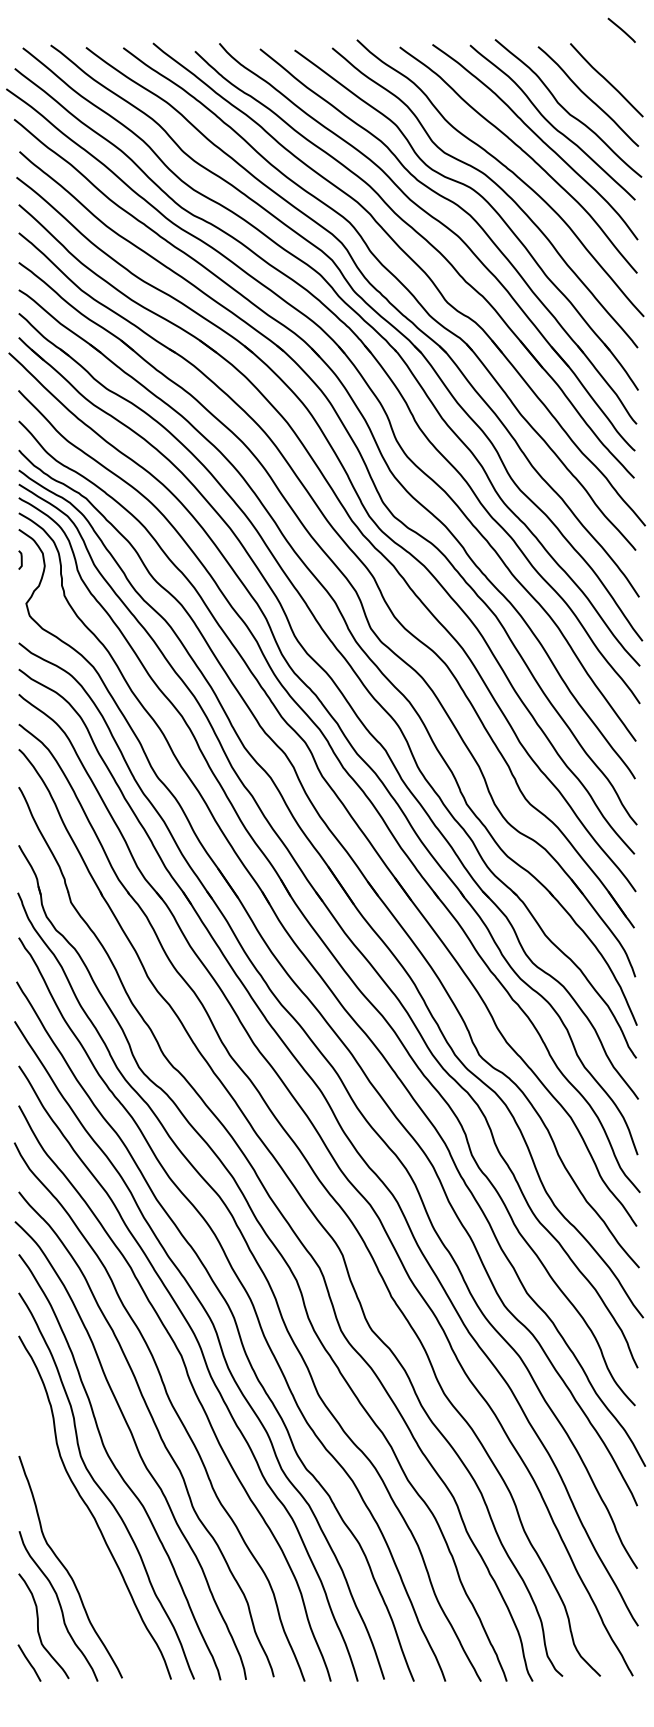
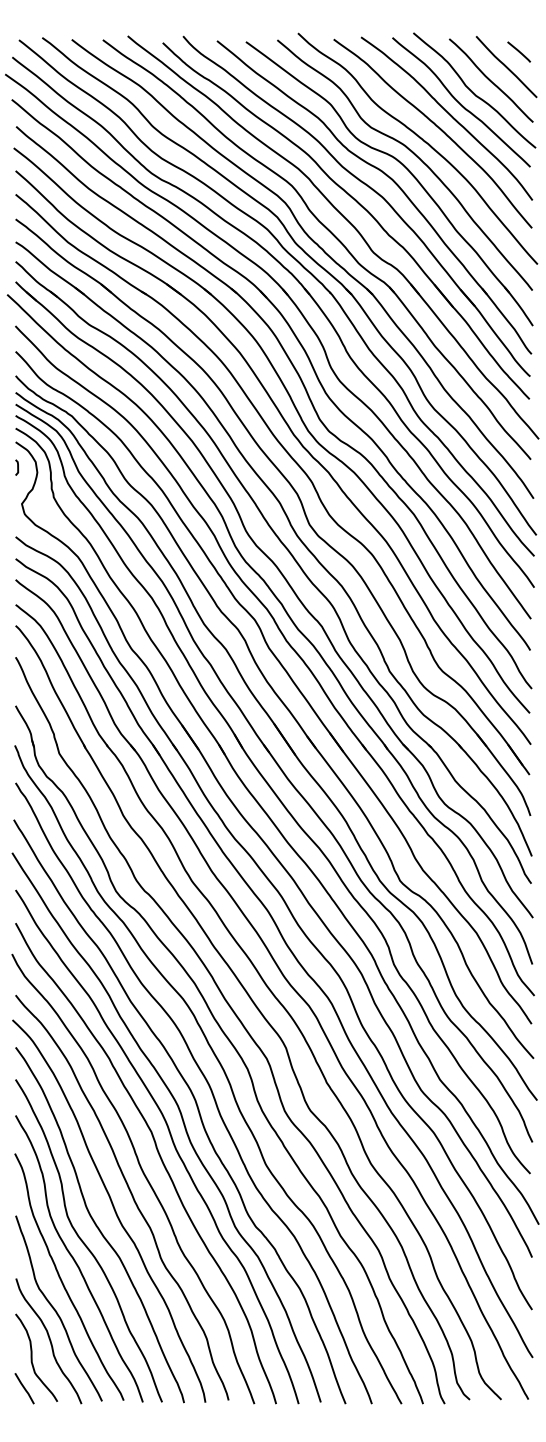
line: (621, 29) -> (518, 51), moved
curve: (74, 1533) -> (62, 1280), added

